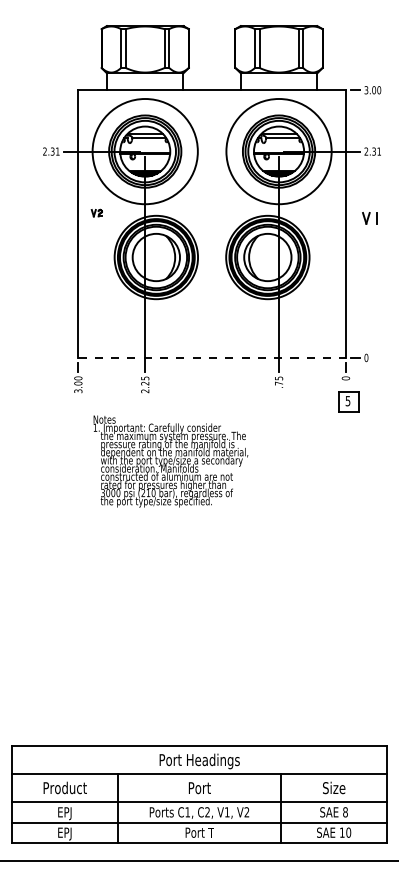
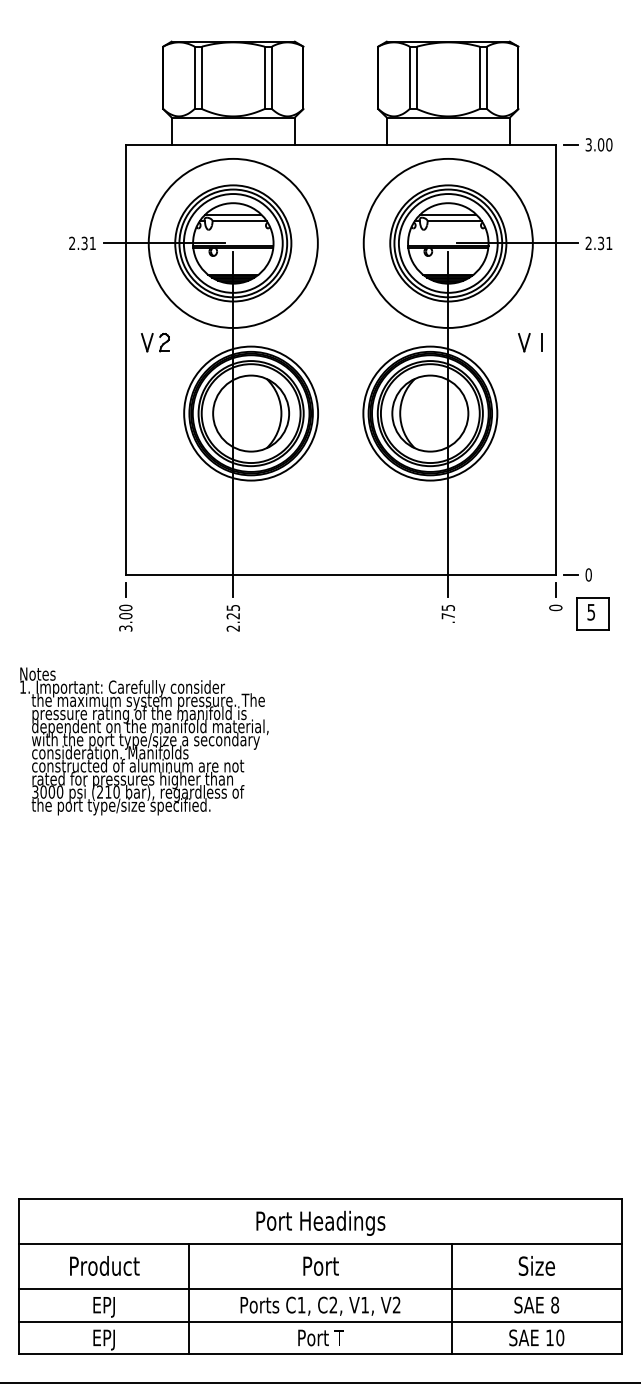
part: (96, 212) -> (154, 341), size x1.67
part: (369, 218) -> (529, 342), moved
line: (212, 357) -> (341, 574), dashed -> solid
part: (348, 401) -> (592, 612), moved
text: (170, 461) -> (143, 741), moved

